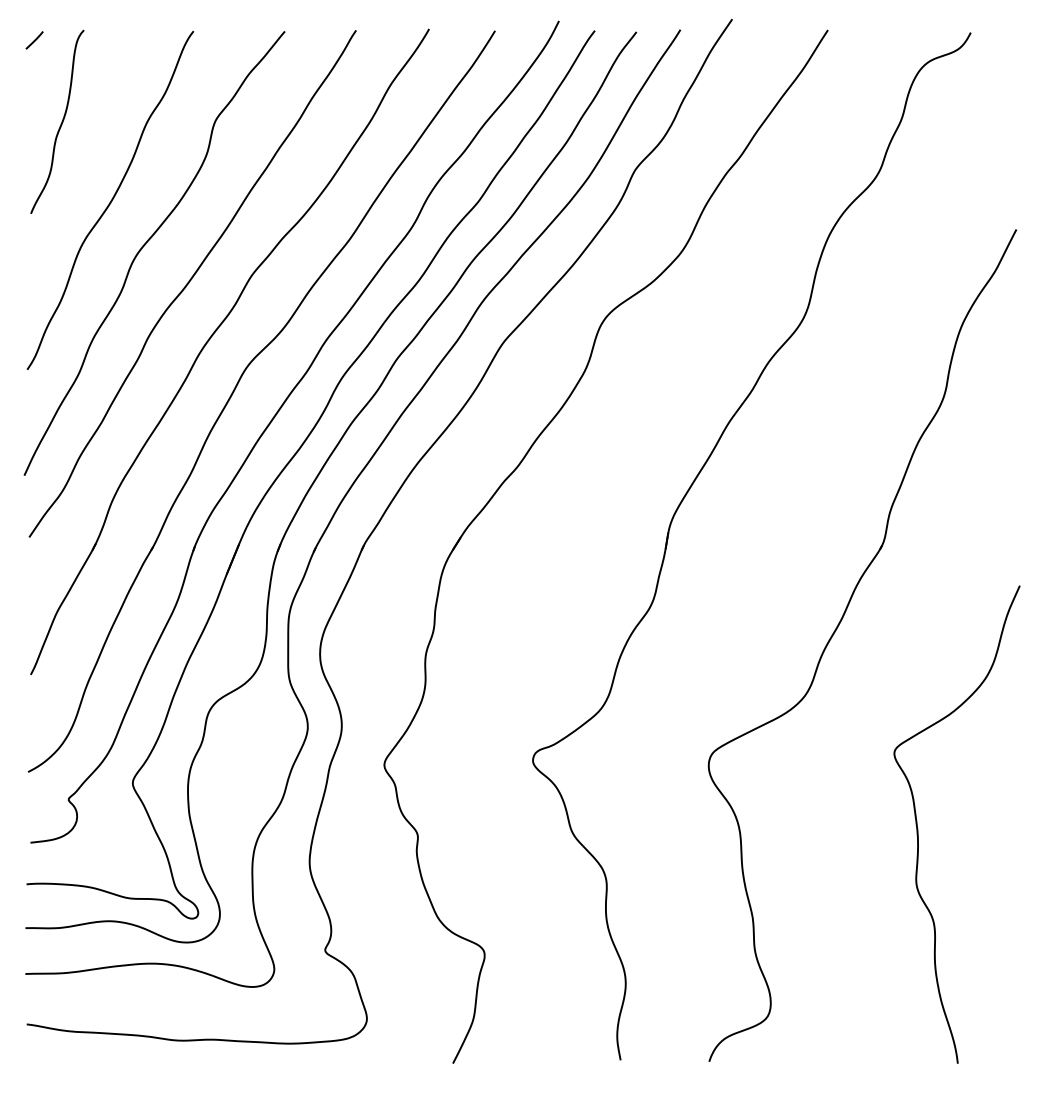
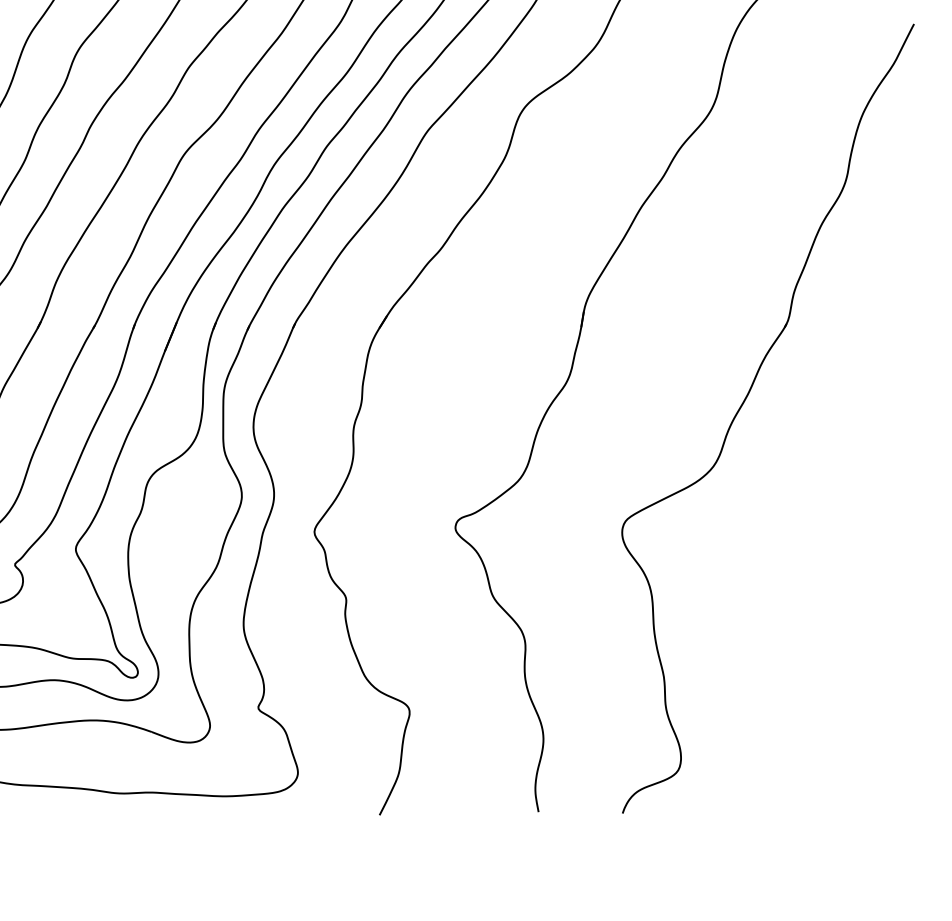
curve: (918, 828) -> (821, 592), removed

